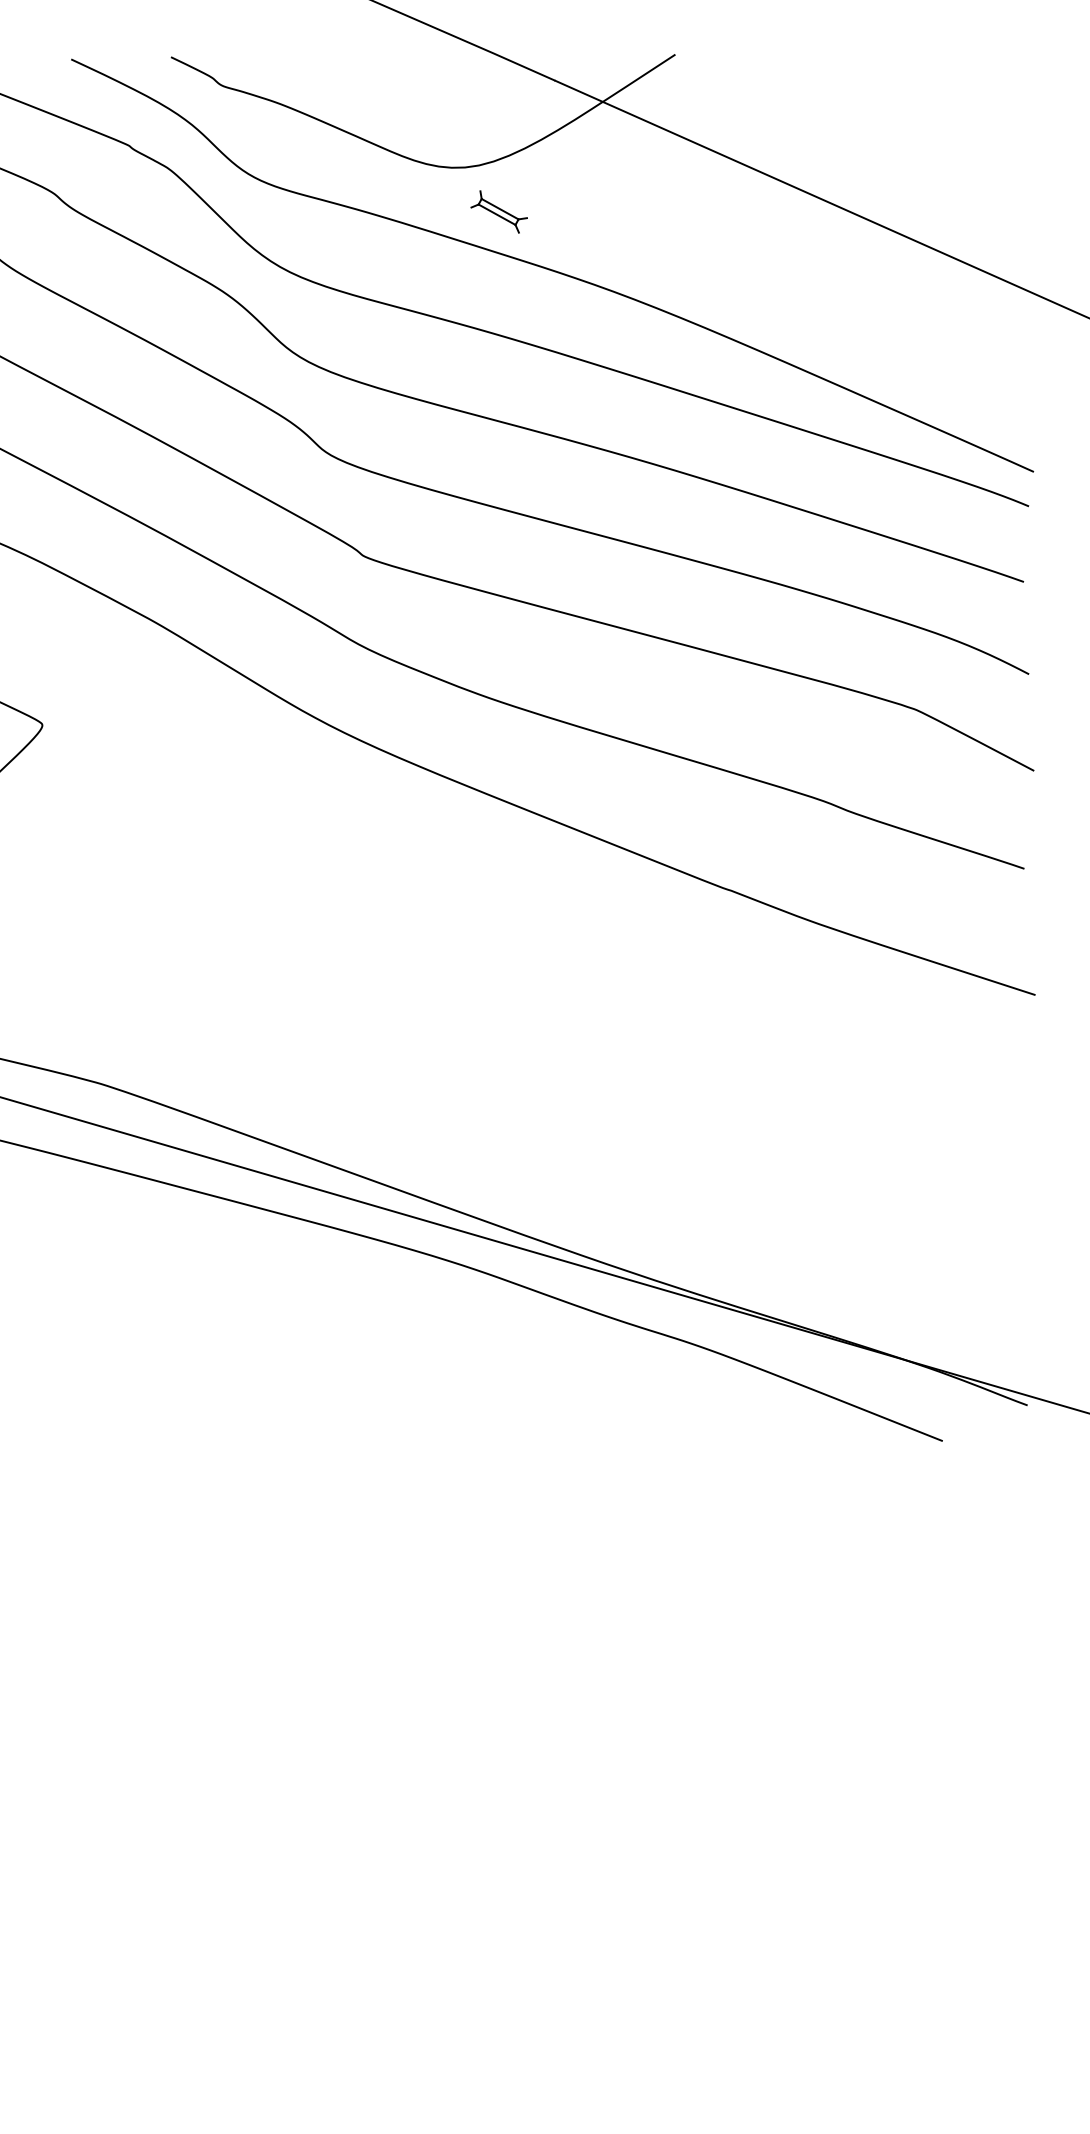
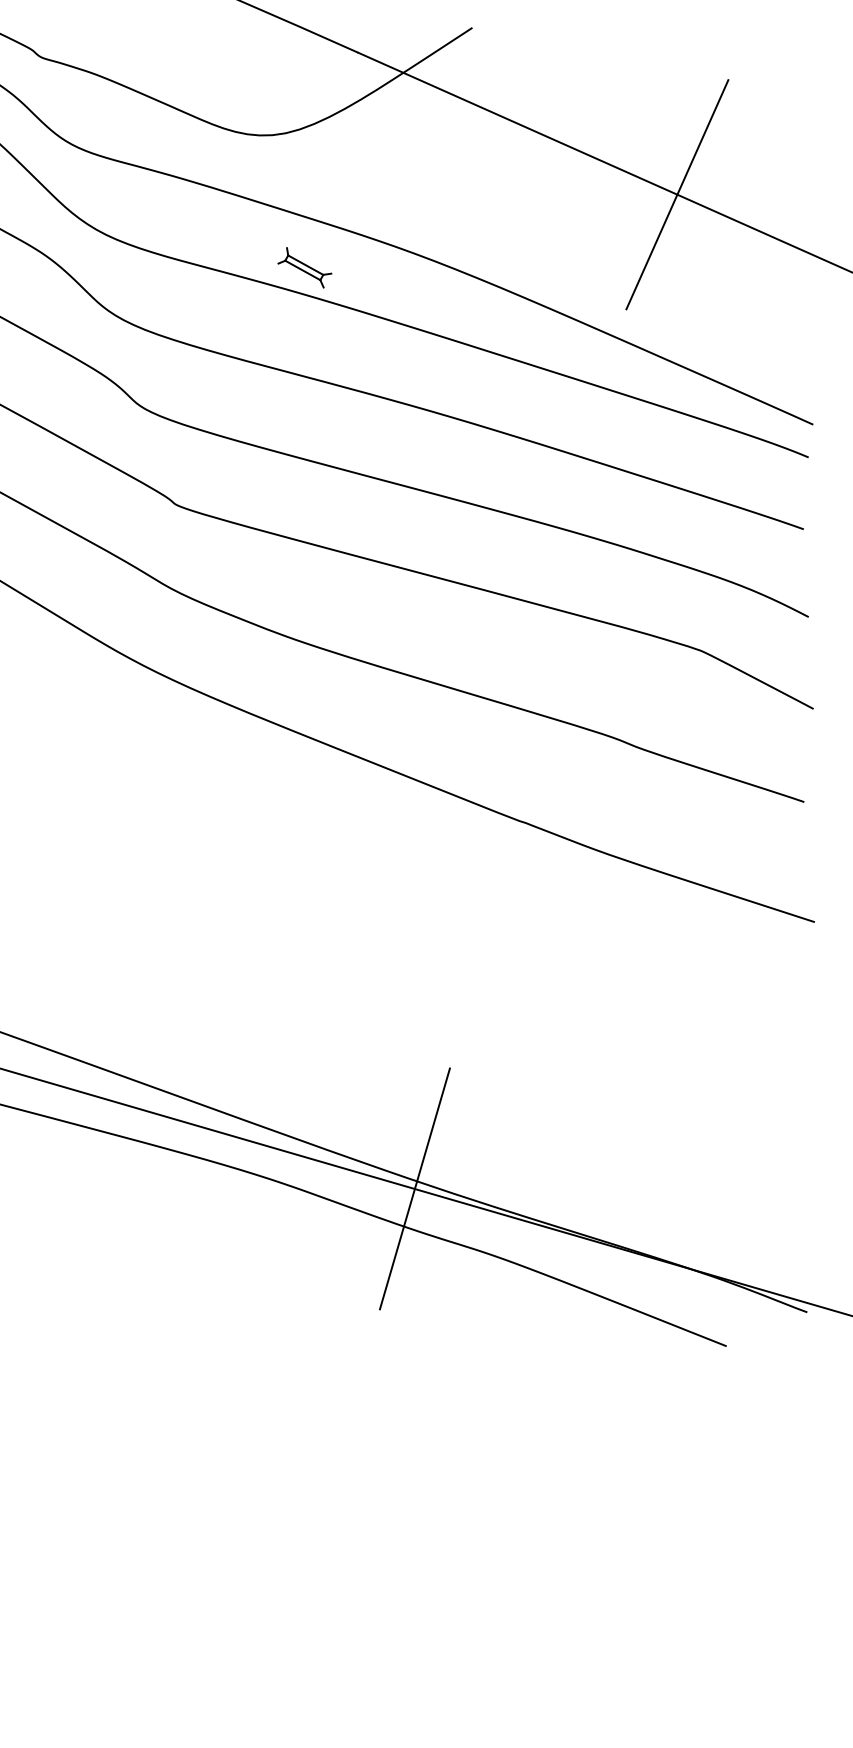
part: (498, 211) -> (304, 267), moved
line: (890, 229) -> (676, 194), added
line: (614, 1275) -> (414, 1188), added

